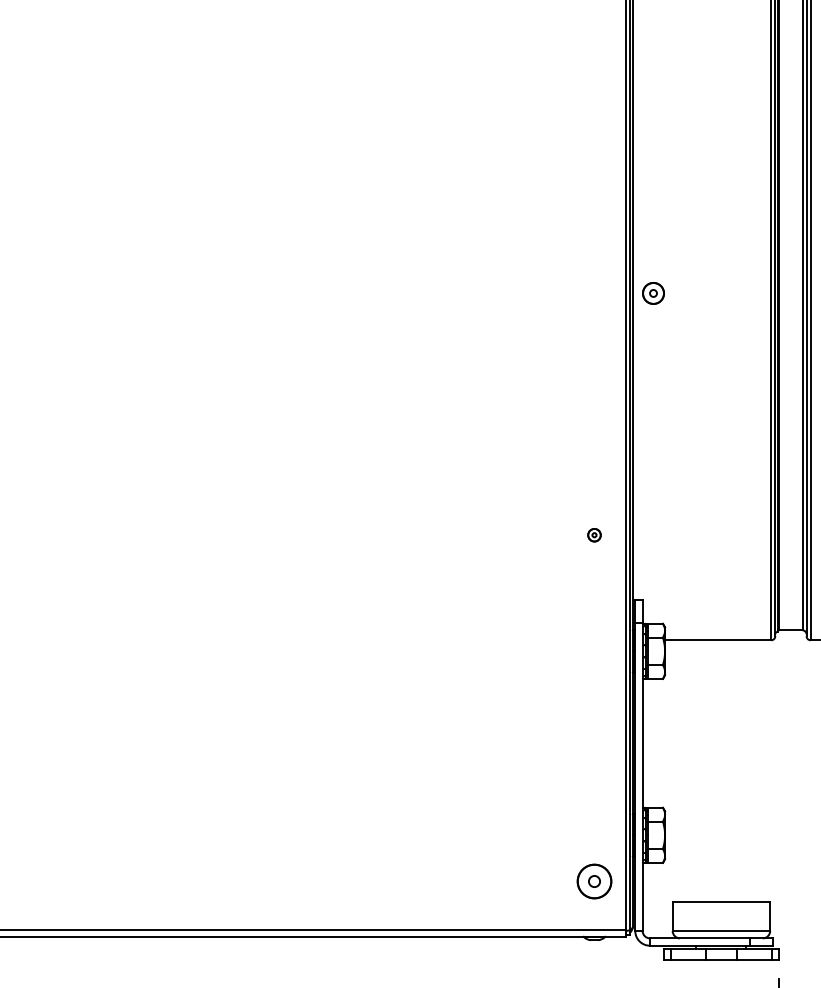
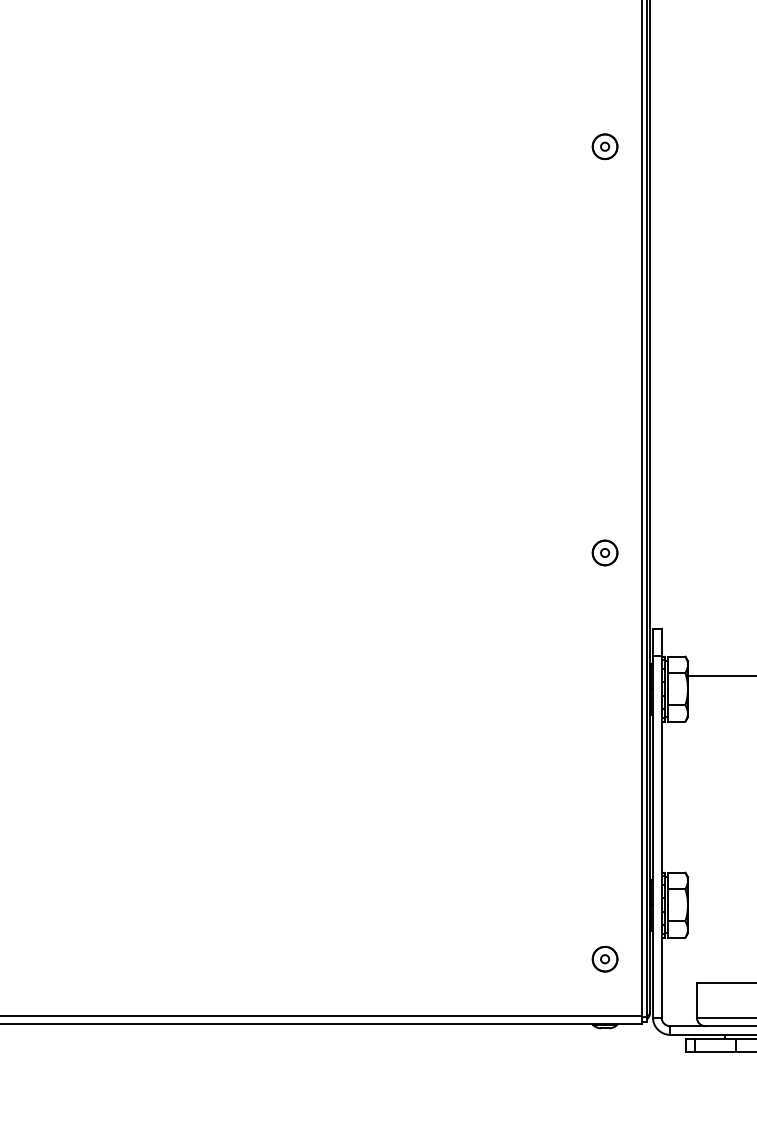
part: (653, 293) -> (605, 146), moved
part: (594, 534) -> (605, 551), size x1.67
part: (594, 880) -> (605, 958), size x0.62

